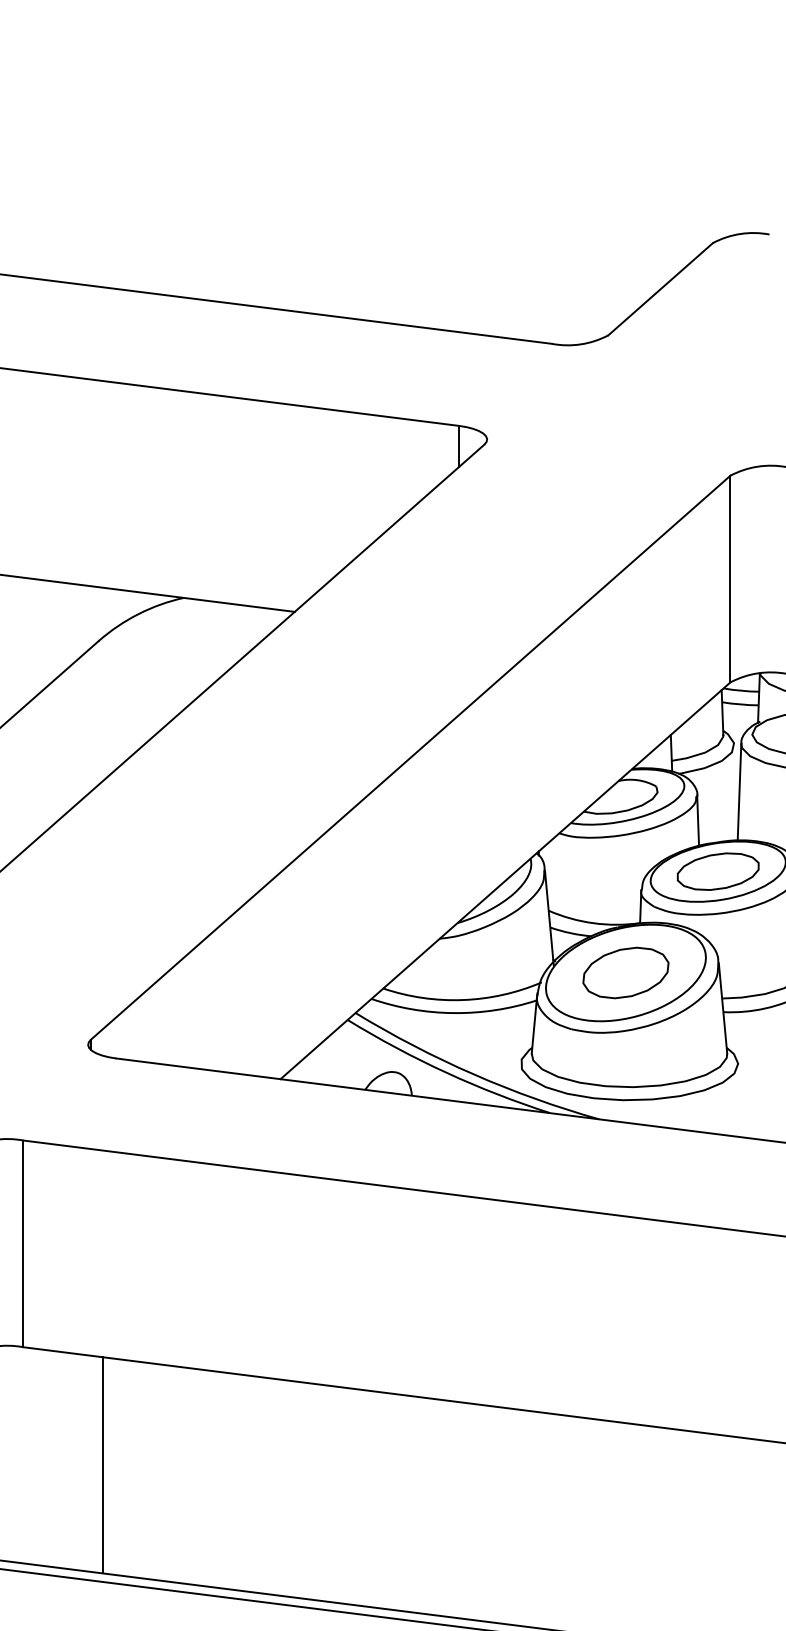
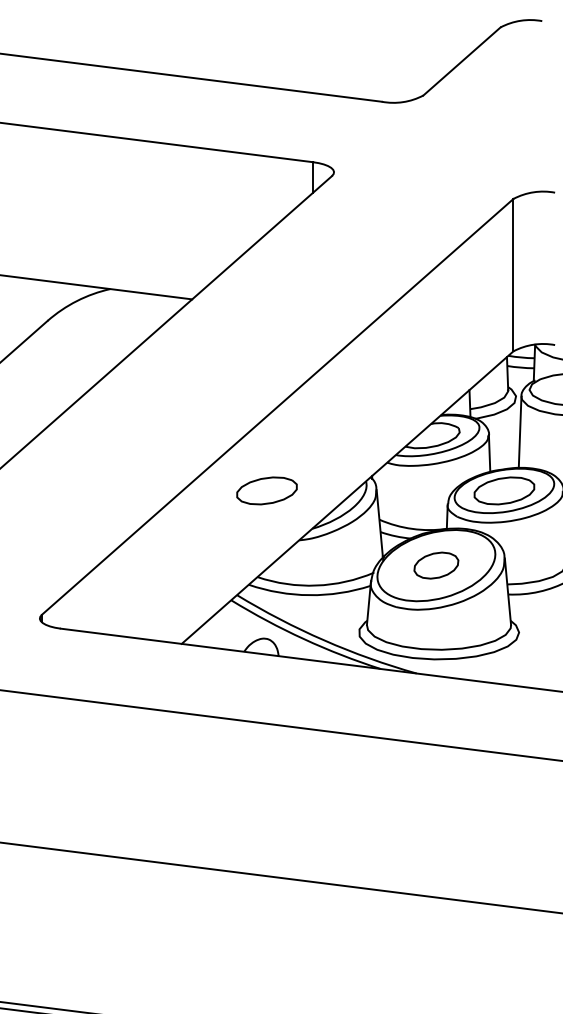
part: (395, 871) -> (266, 490), added
part: (625, 972) -> (436, 565), size x0.7
line: (103, 1465) -> (51, 928), removed

